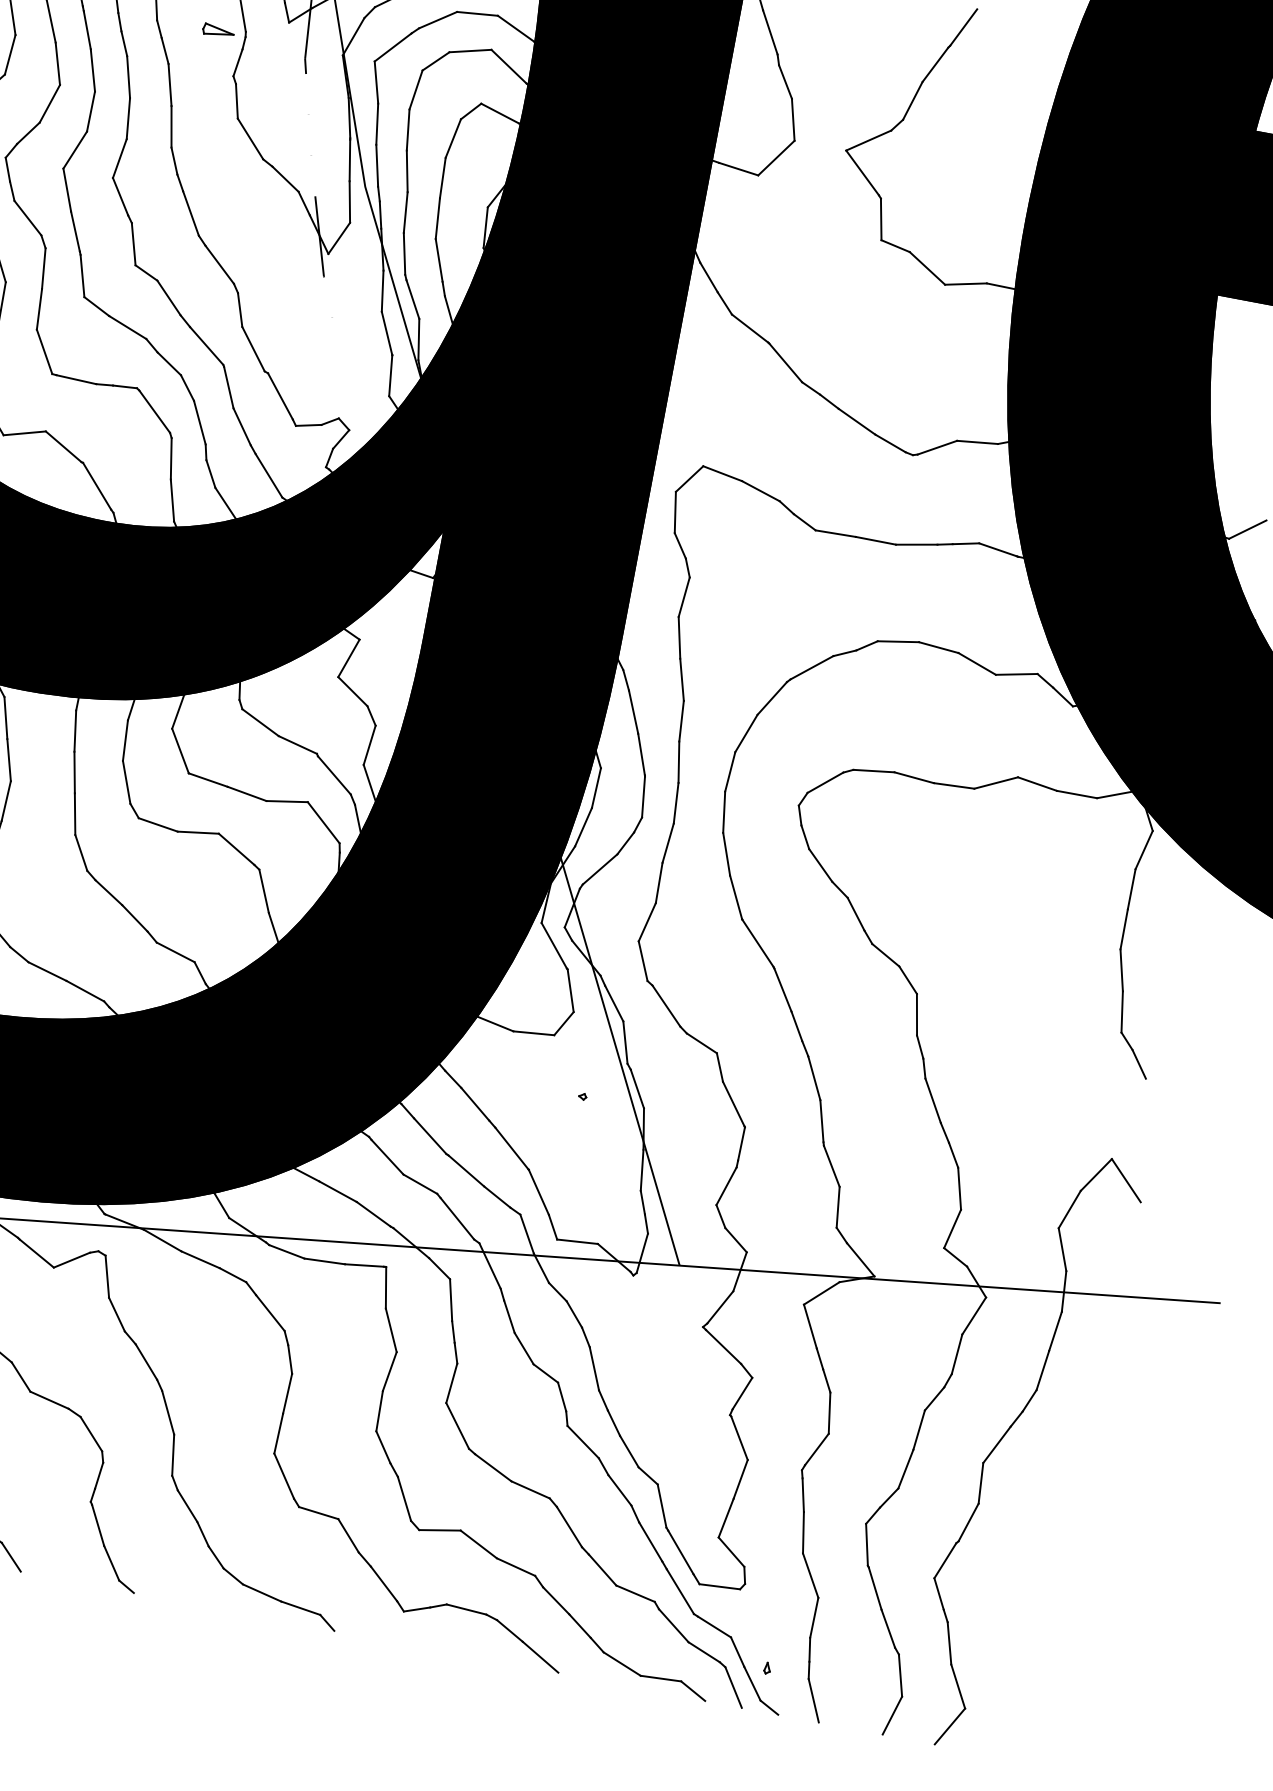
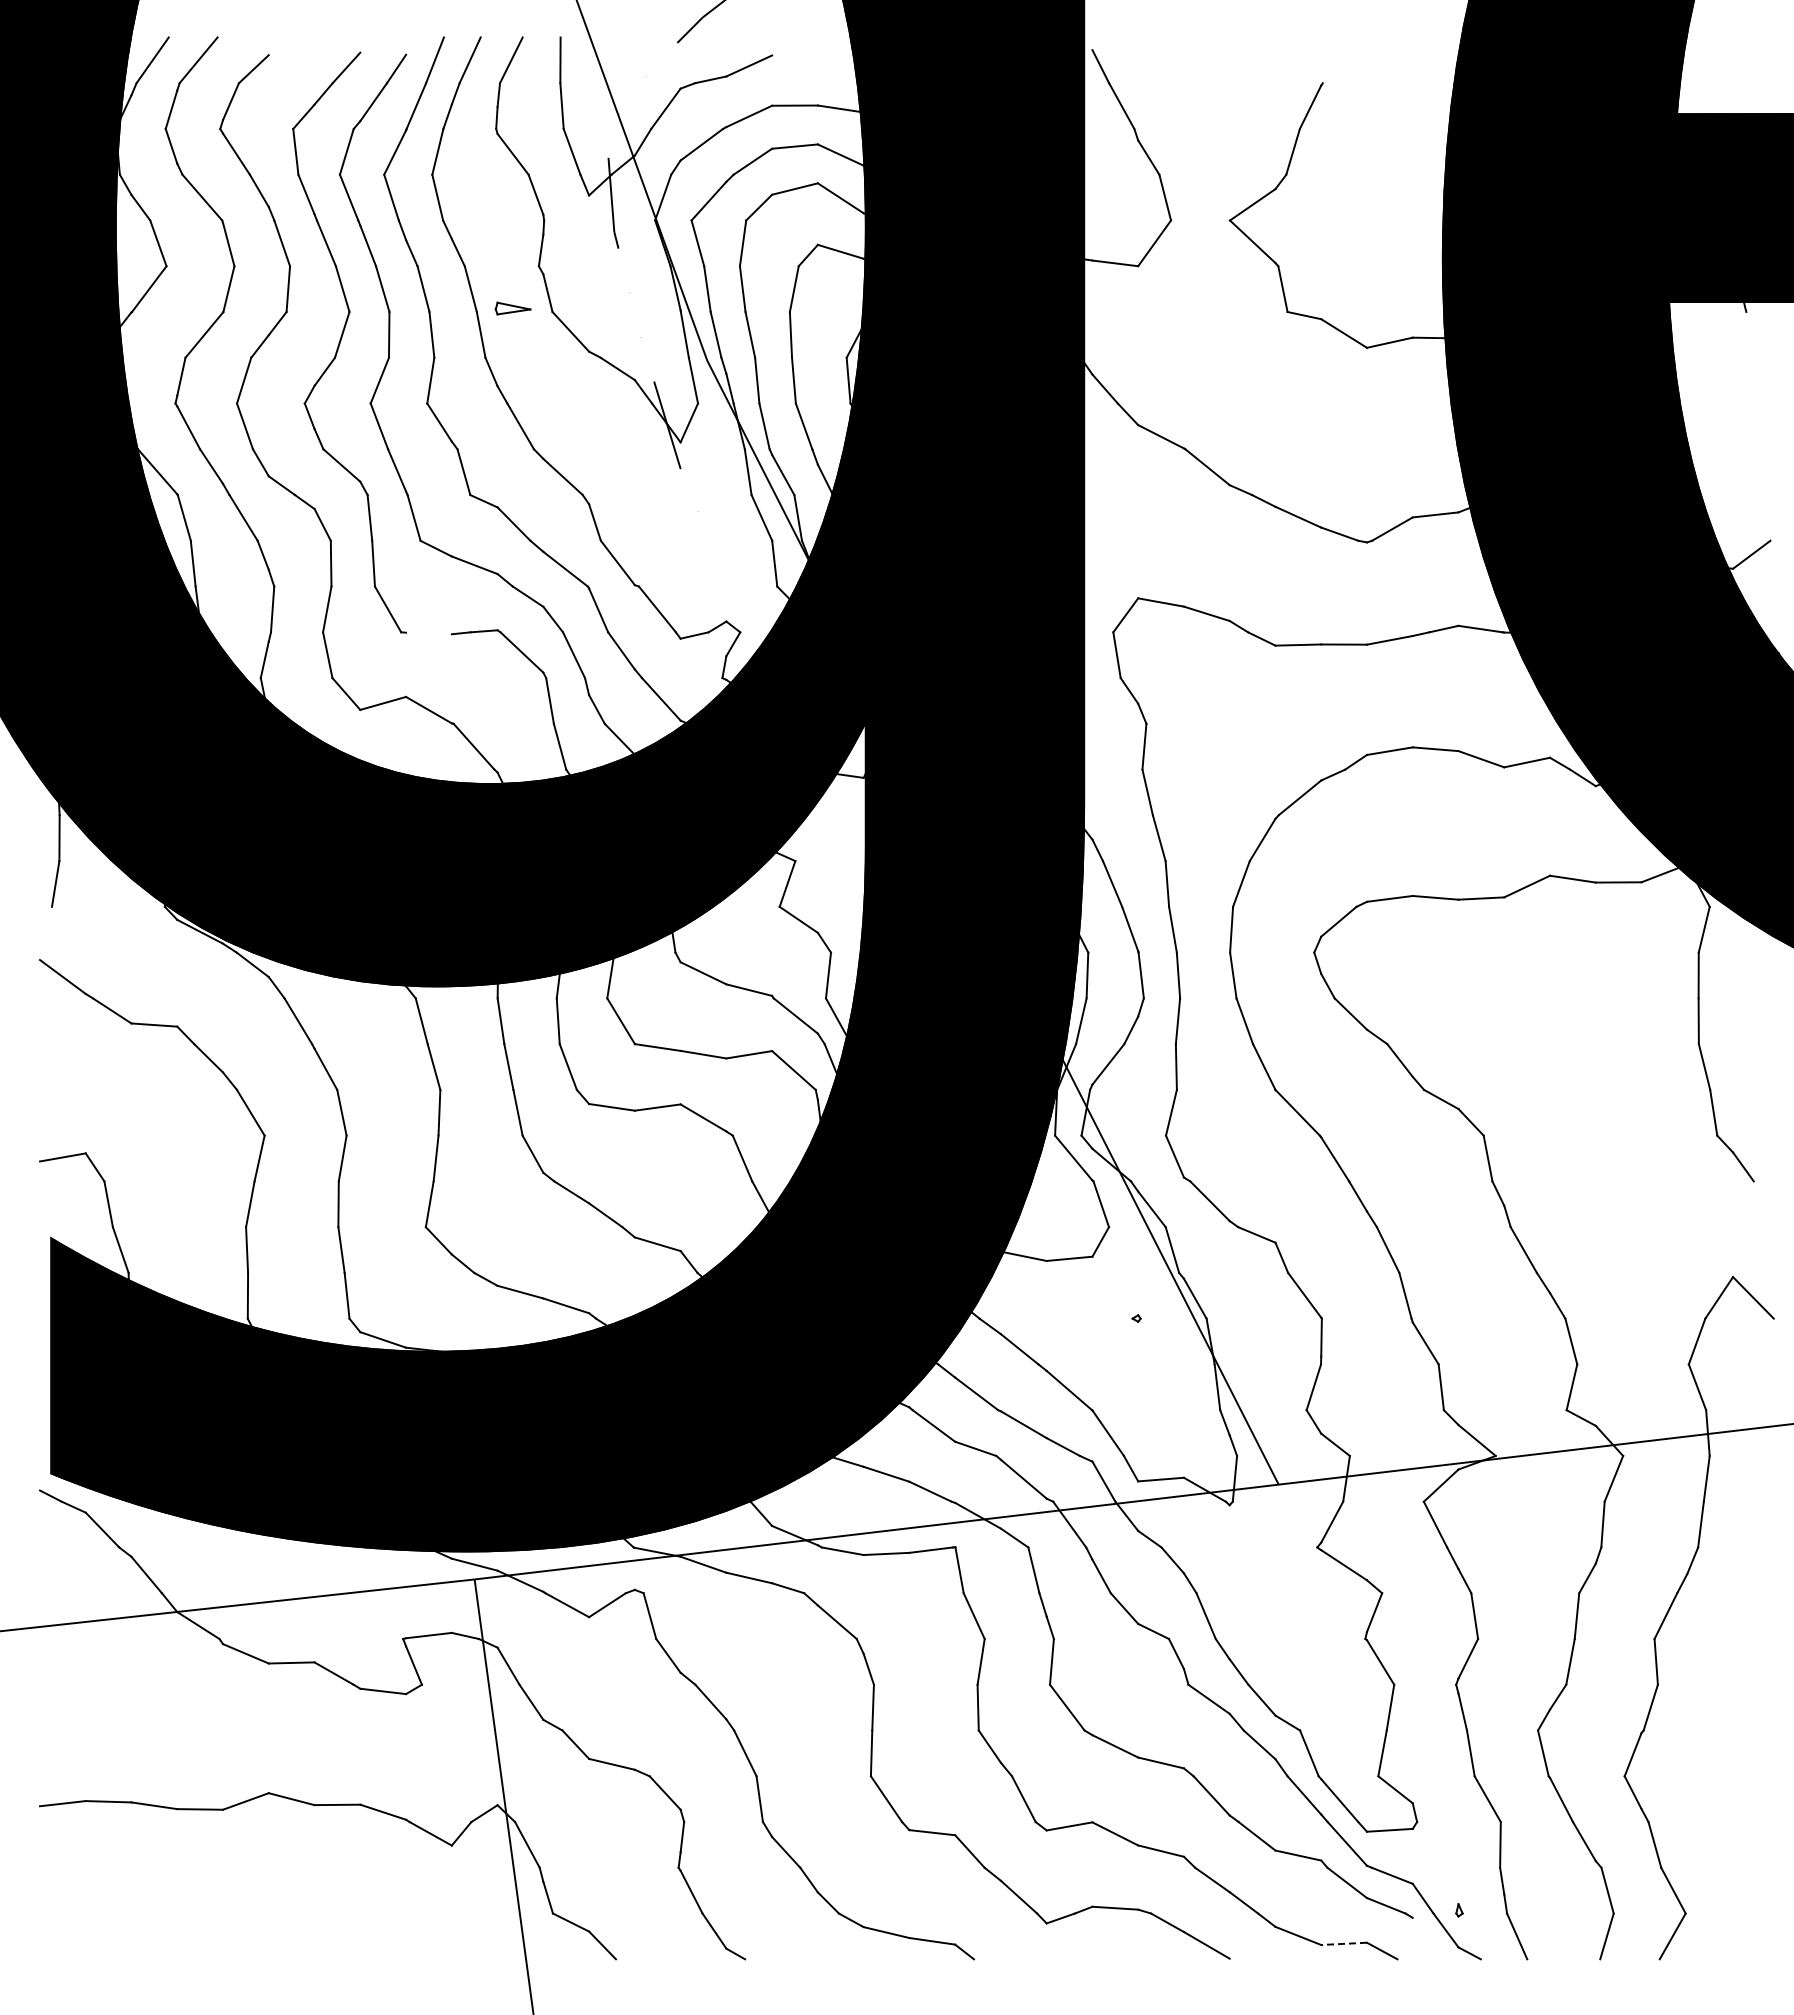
line: (963, 27) -> (1333, 60), removed
part: (218, 30) -> (512, 308), moved
line: (75, 379) -> (428, 633), removed
line: (661, 1678) -> (1344, 1943), solid -> dashed
line: (733, 1687) -> (1425, 1938), removed

